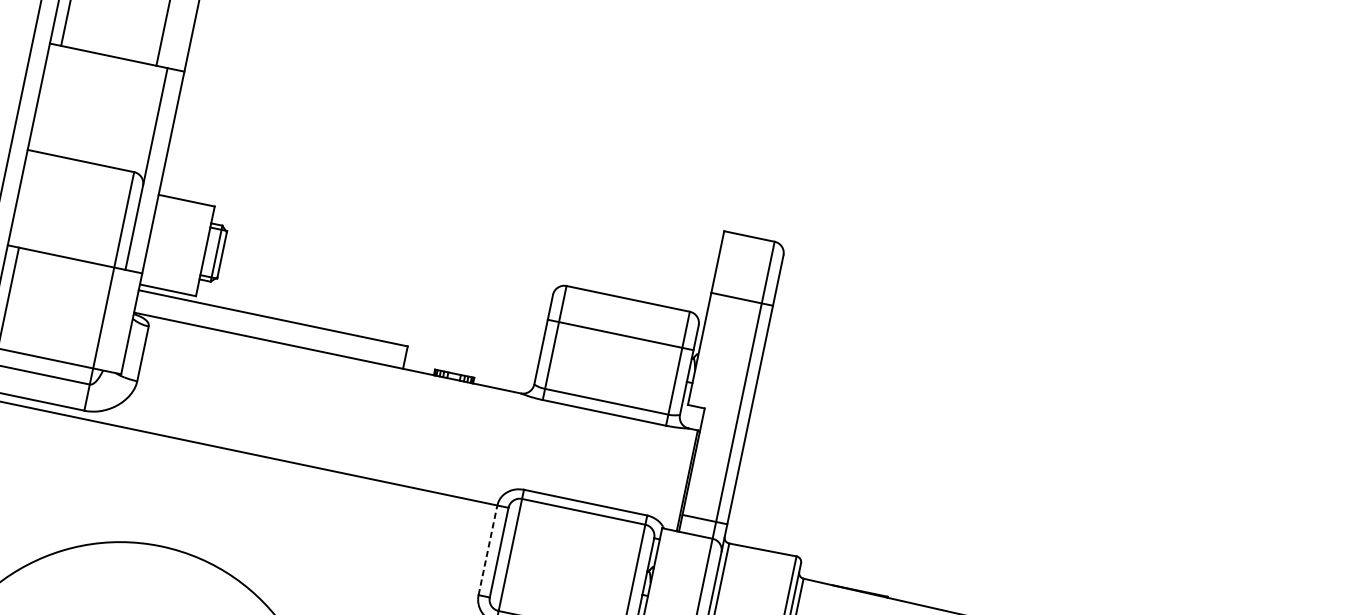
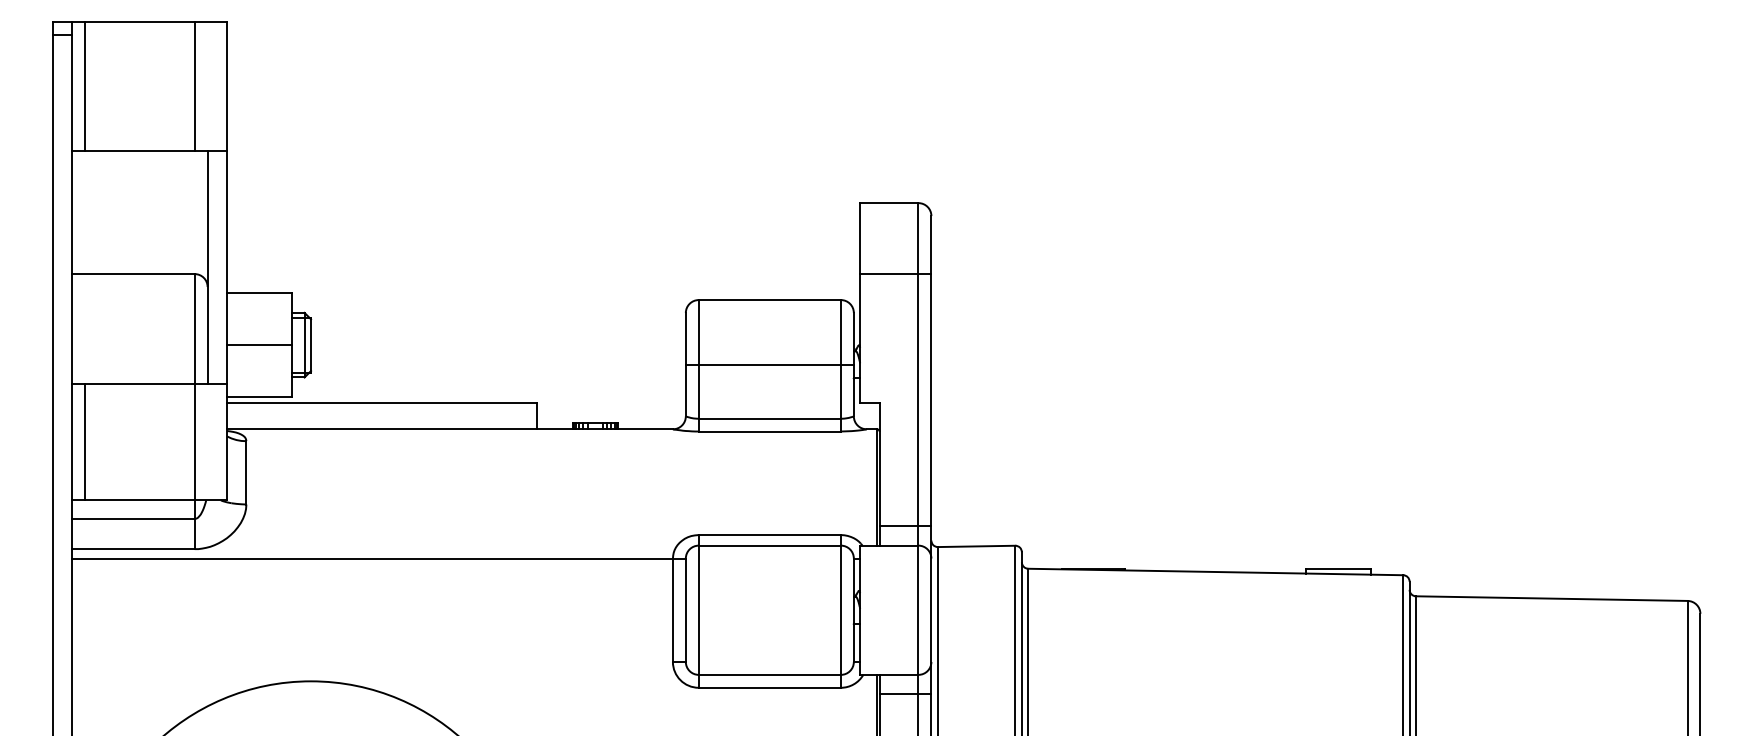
line: (177, 245) -> (259, 345), added
line: (620, 334) -> (769, 364), moved
line: (487, 550) -> (672, 610), dashed -> solid

